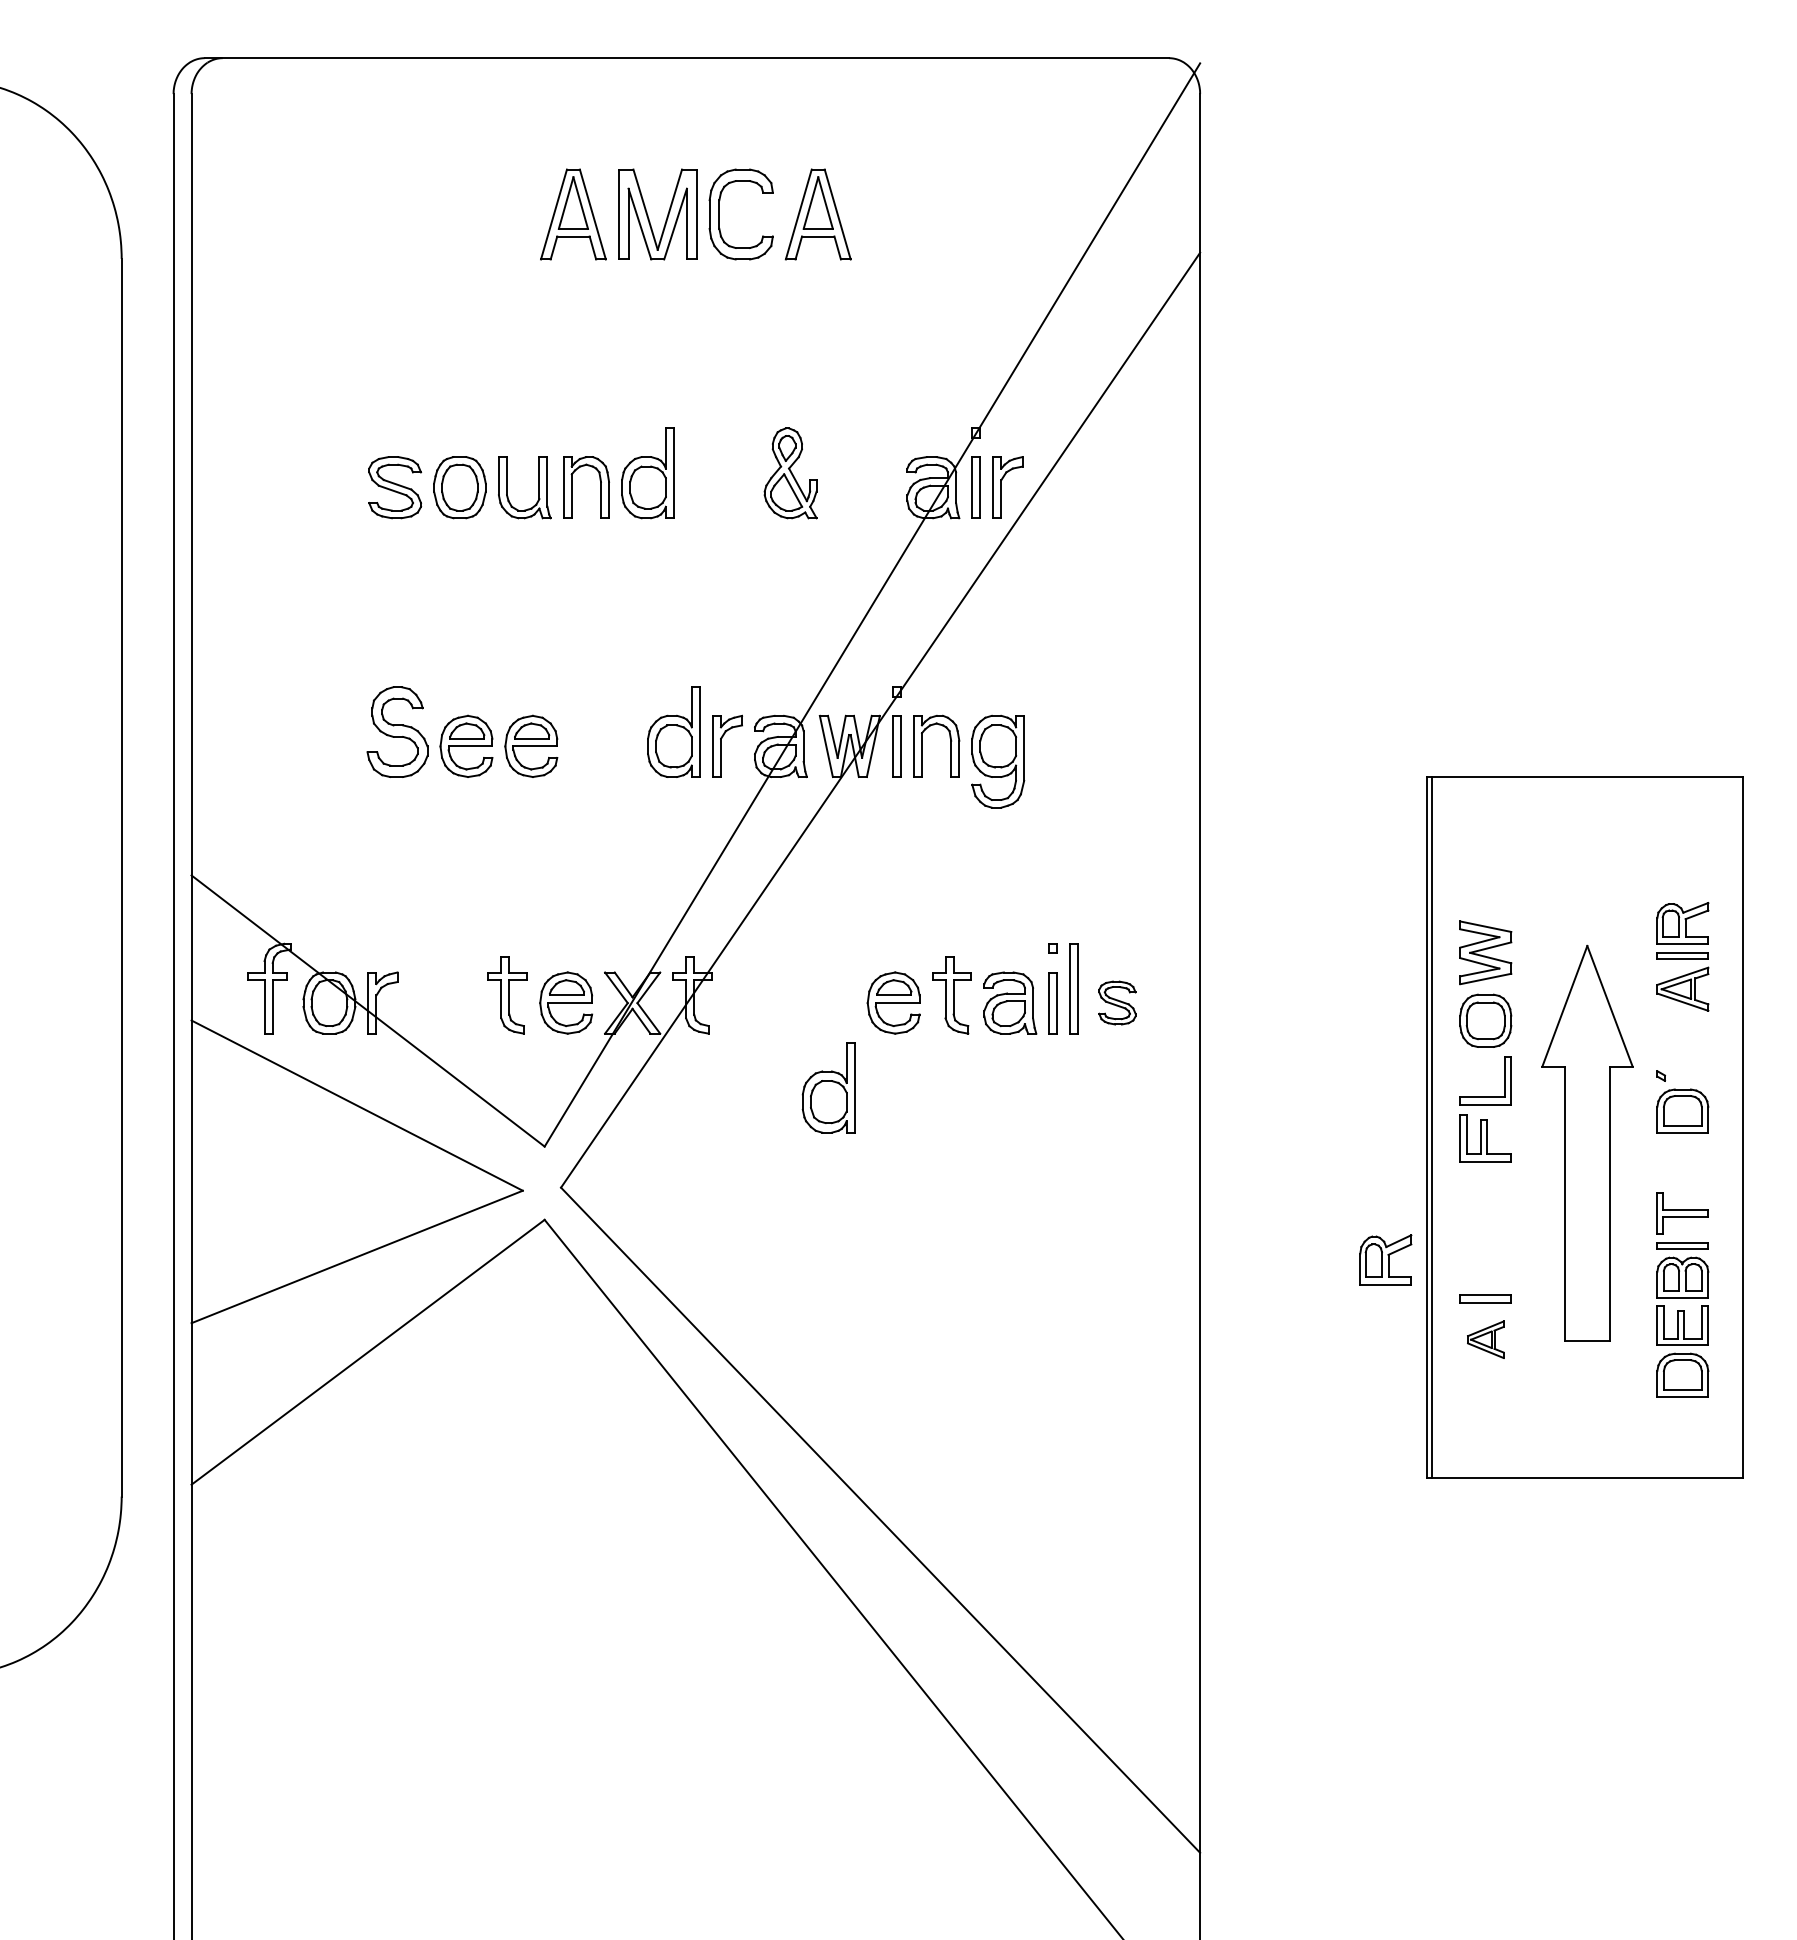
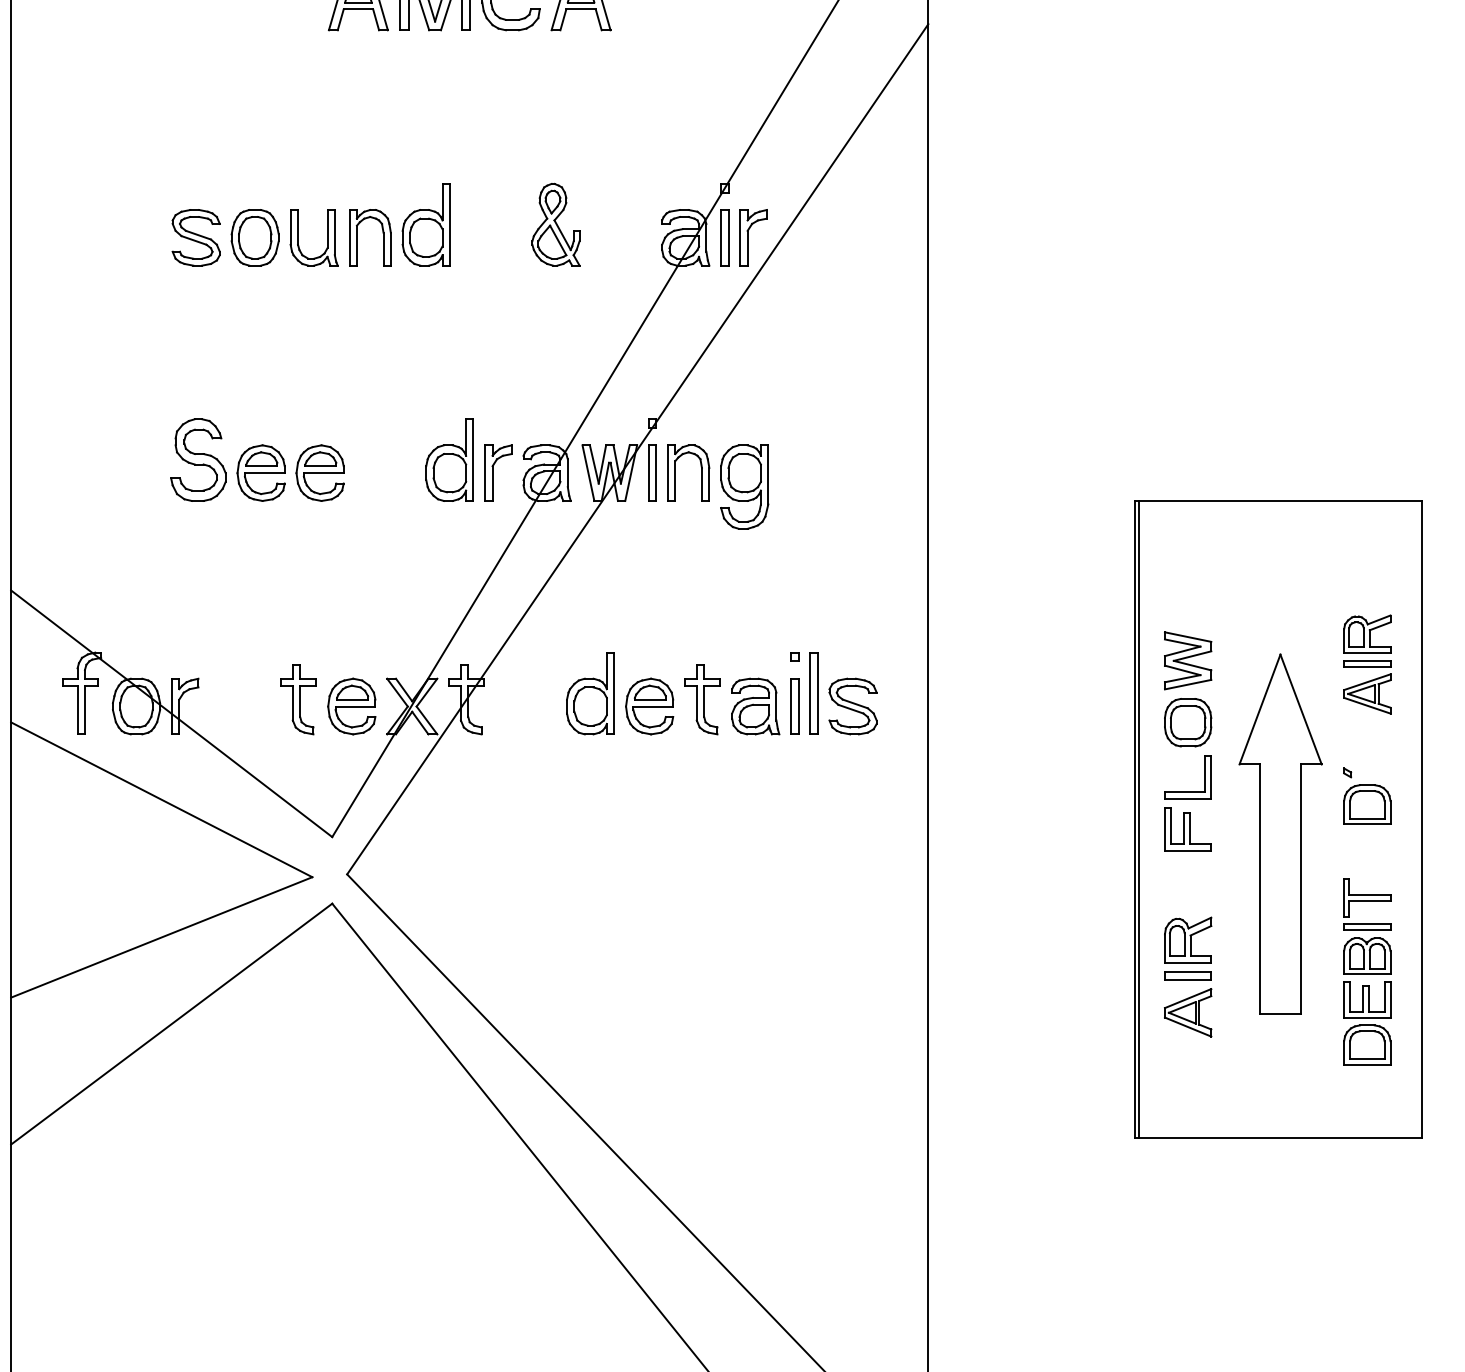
part: (1117, 1002) -> (853, 706), size x1.43
part: (828, 1087) -> (590, 693), moved
part: (1385, 1259) -> (1187, 939), moved
part: (1485, 1339) -> (1187, 1012), size x1.43

